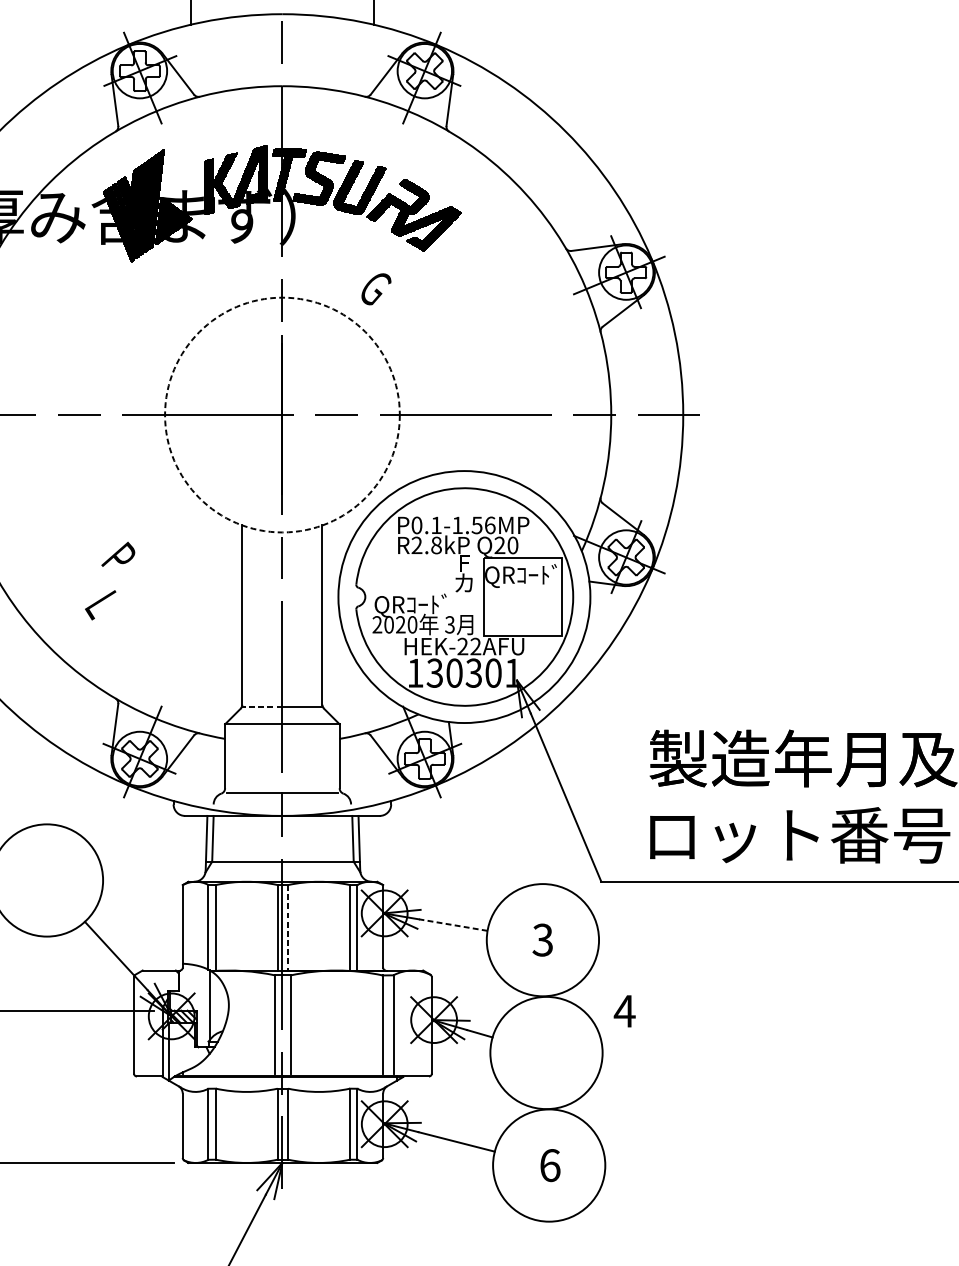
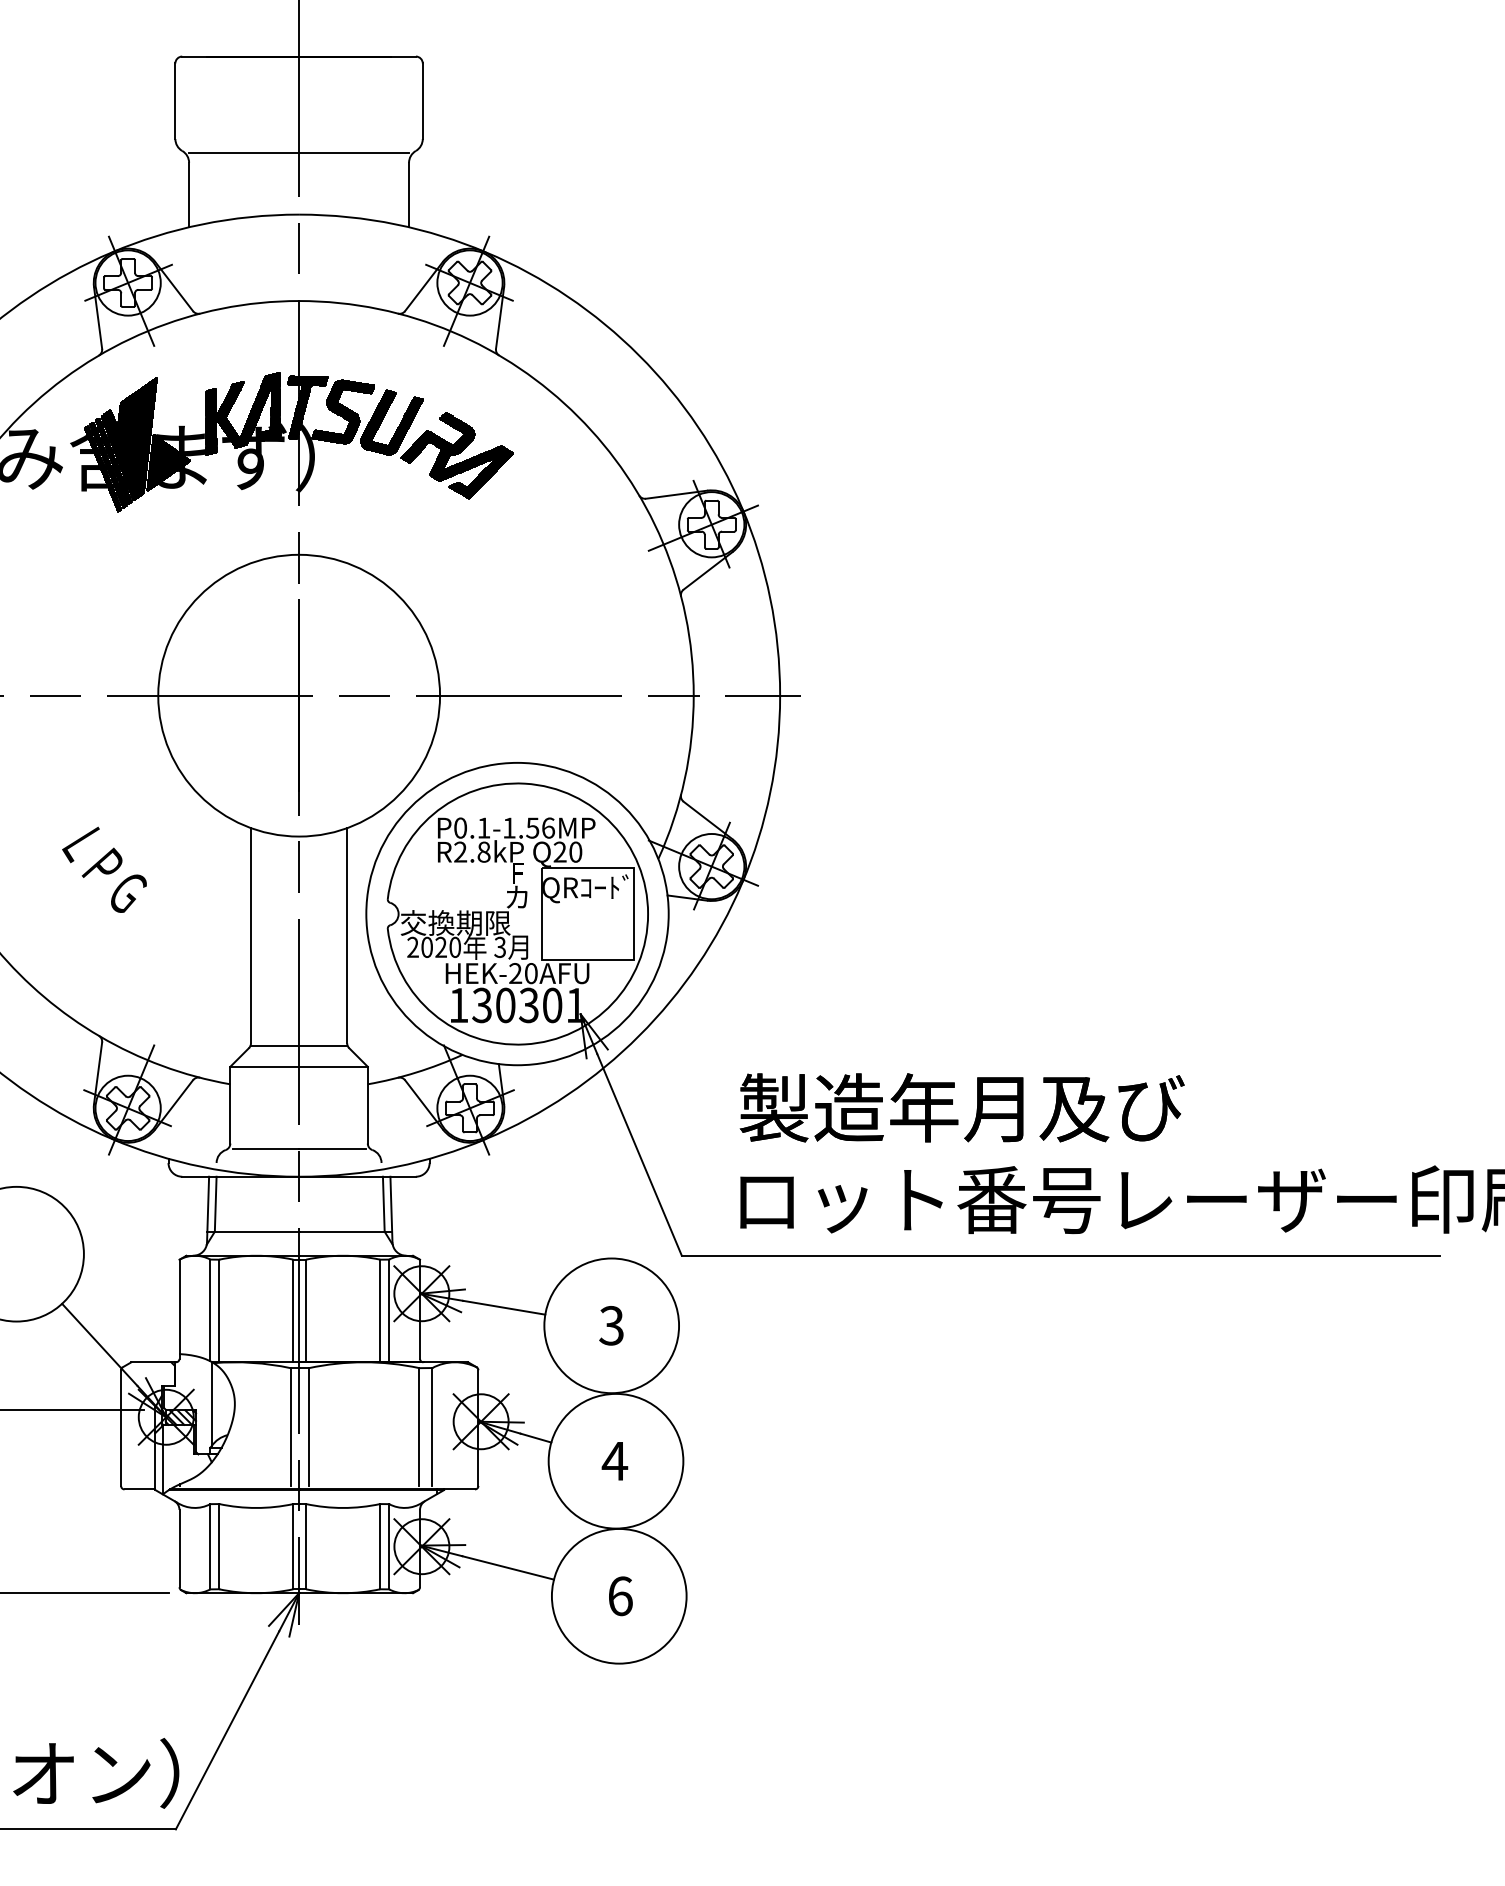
text: (376, 289) -> (128, 893), moved
circle: (282, 414) -> (299, 695), dashed -> solid
text: (100, 604) -> (80, 844), moved
text: (412, 605) -> (455, 924), QRｺｰﾄﾞ -> 交換期限
text: (475, 646) -> (530, 973), HEK-22AFU -> HEK-20AFU
line: (261, 707) -> (274, 1046), dashed -> solid
line: (453, 924) -> (504, 1307), dashed -> solid
line: (288, 928) -> (306, 1311), dashed -> solid
text: (624, 1011) -> (614, 1461), moved

